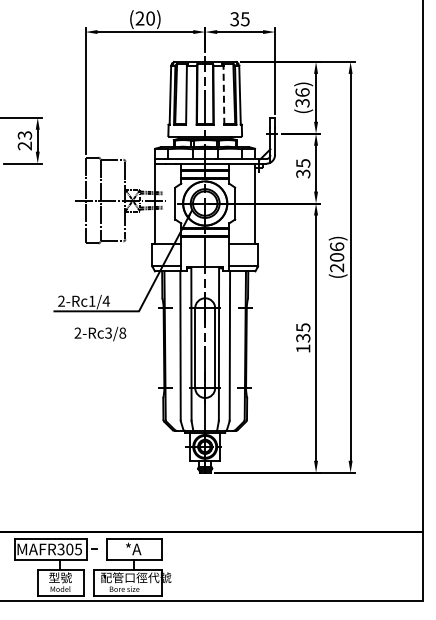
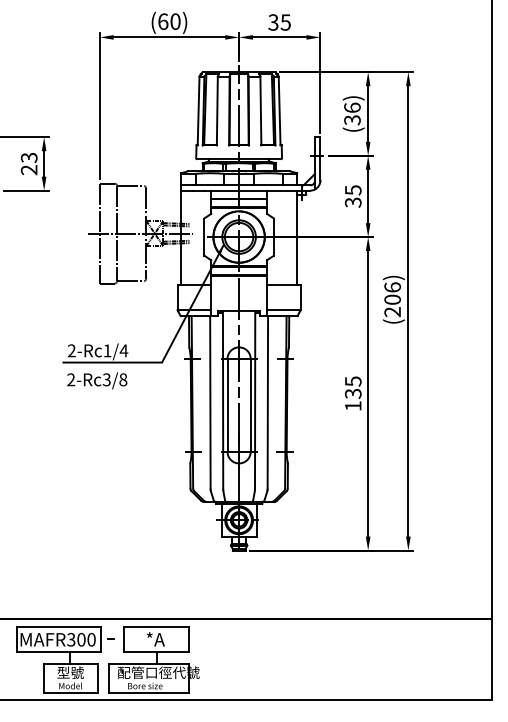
text: (139, 18) -> (162, 21), (20) -> (60)
line: (223, 95) -> (260, 111), dashed -> solid
text: (100, 334) -> (97, 381), moved
text: (78, 549) -> (91, 639), MAFR305 -> MAFR300

